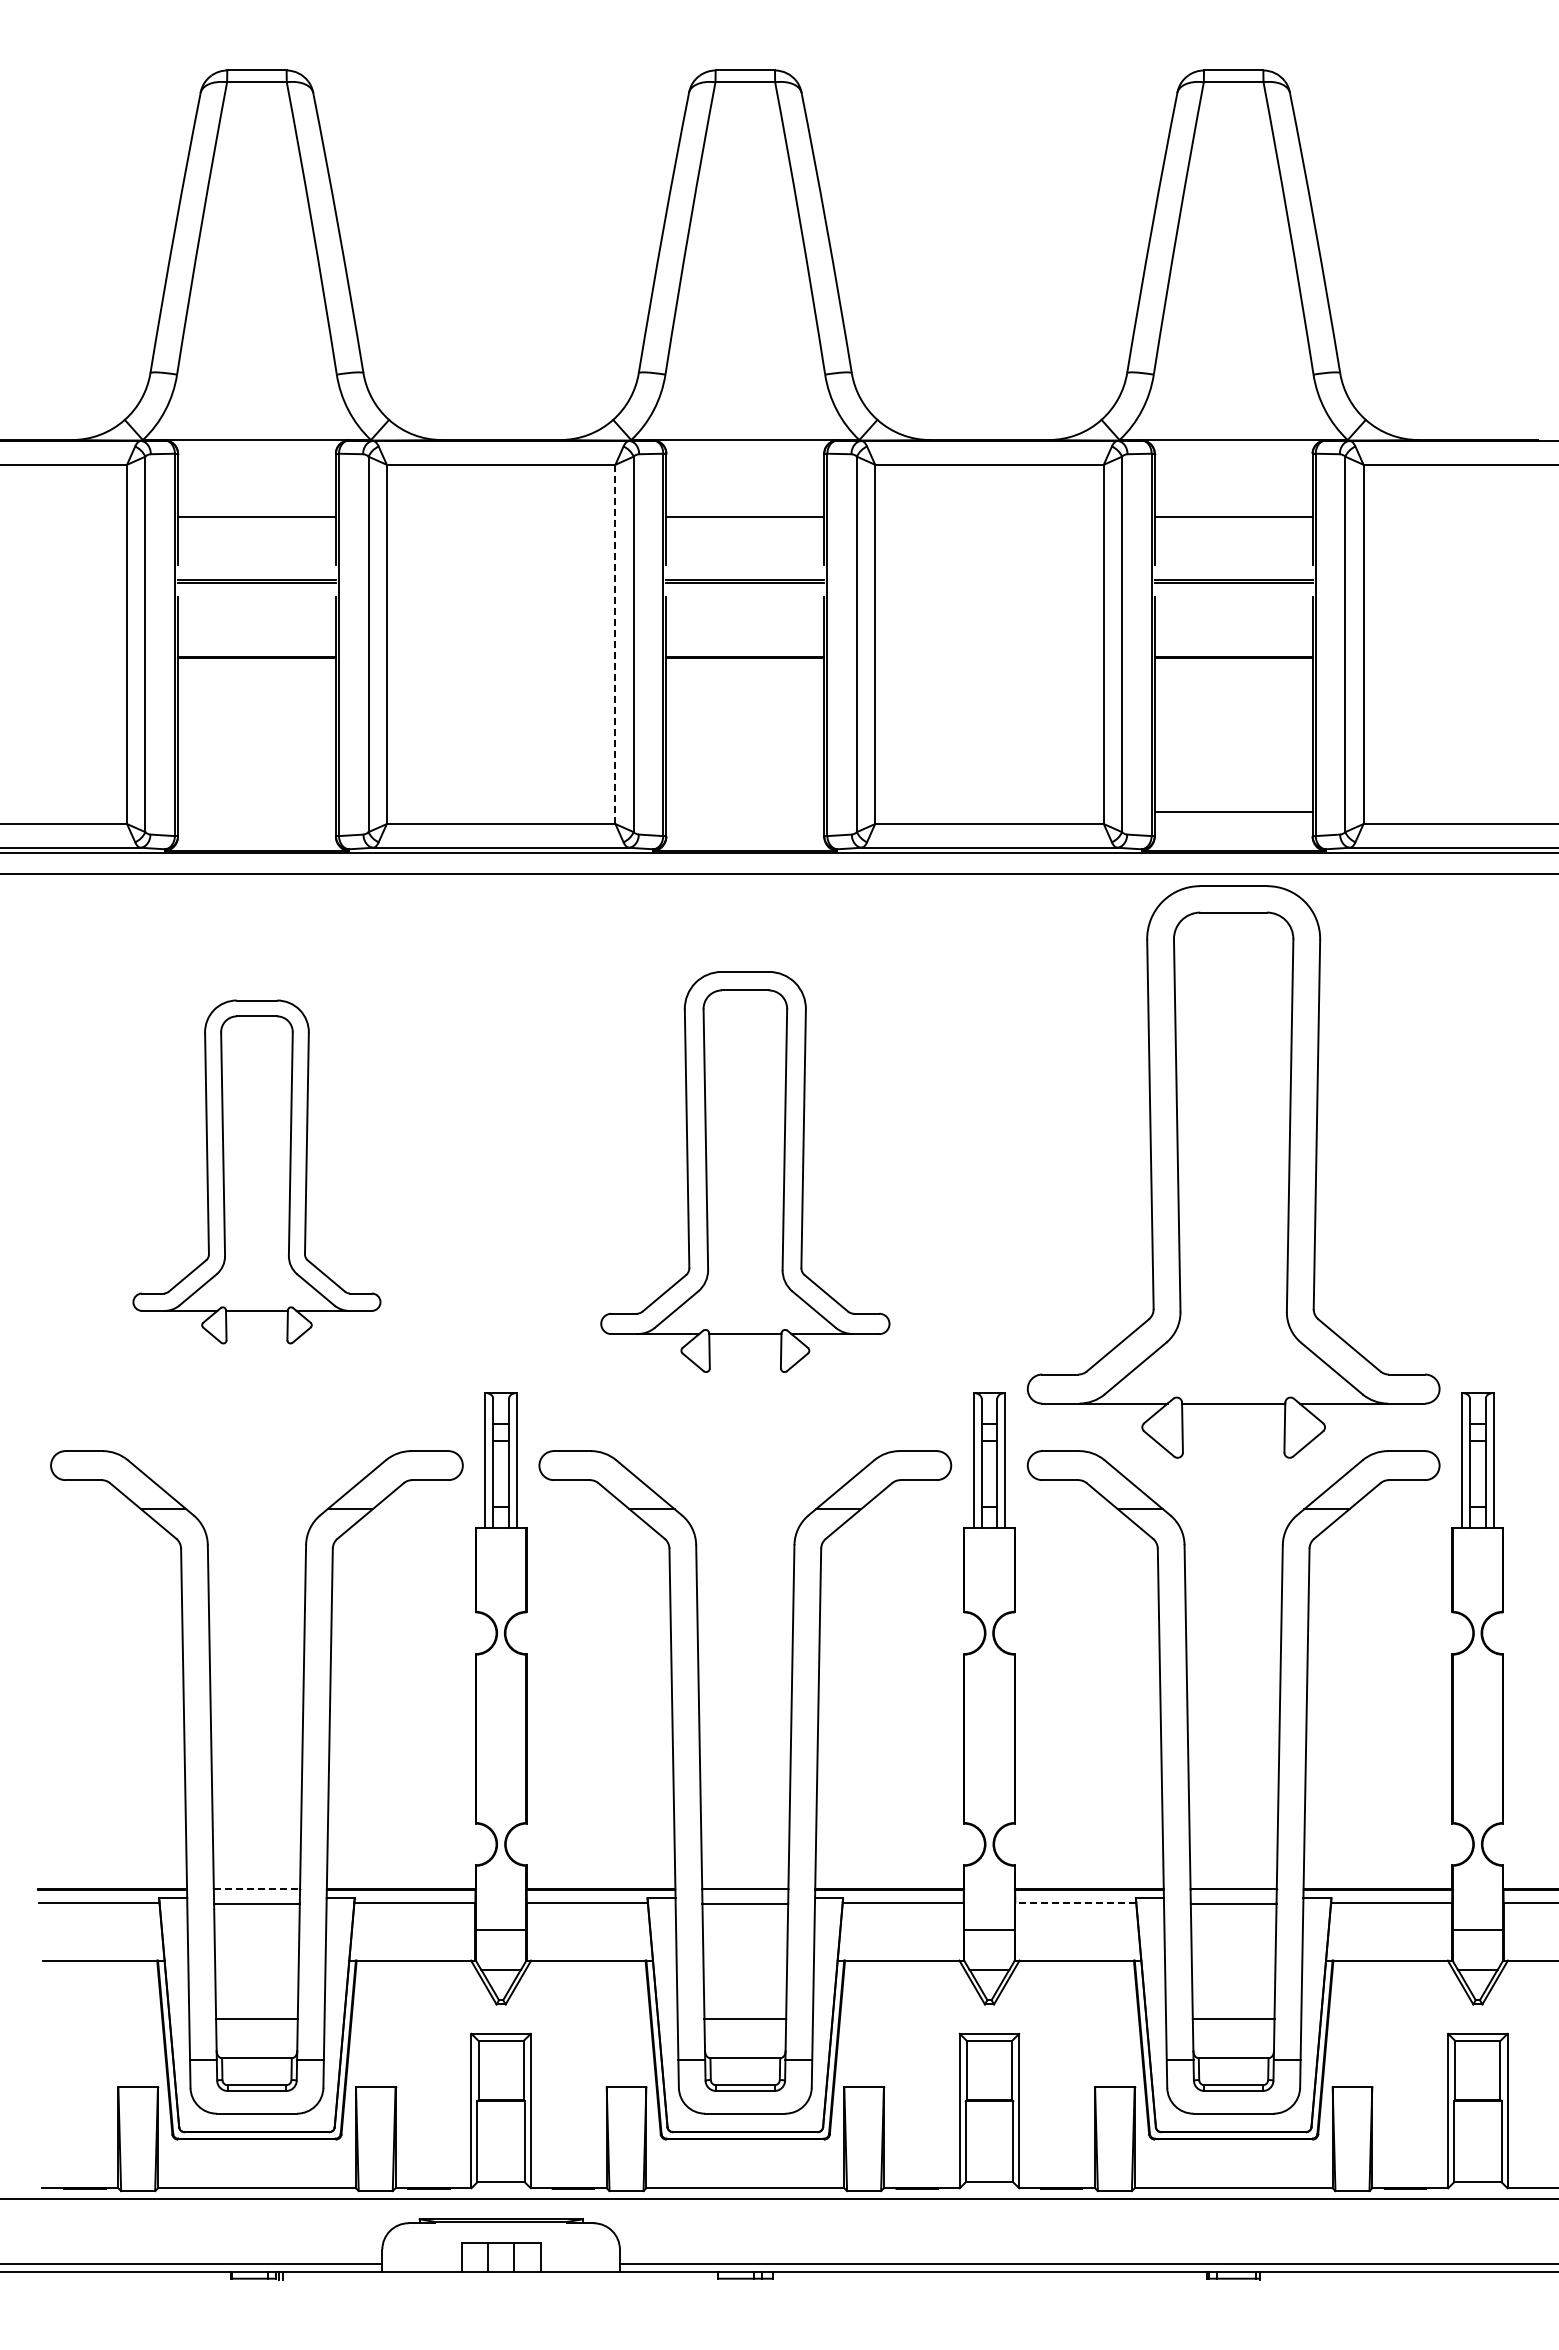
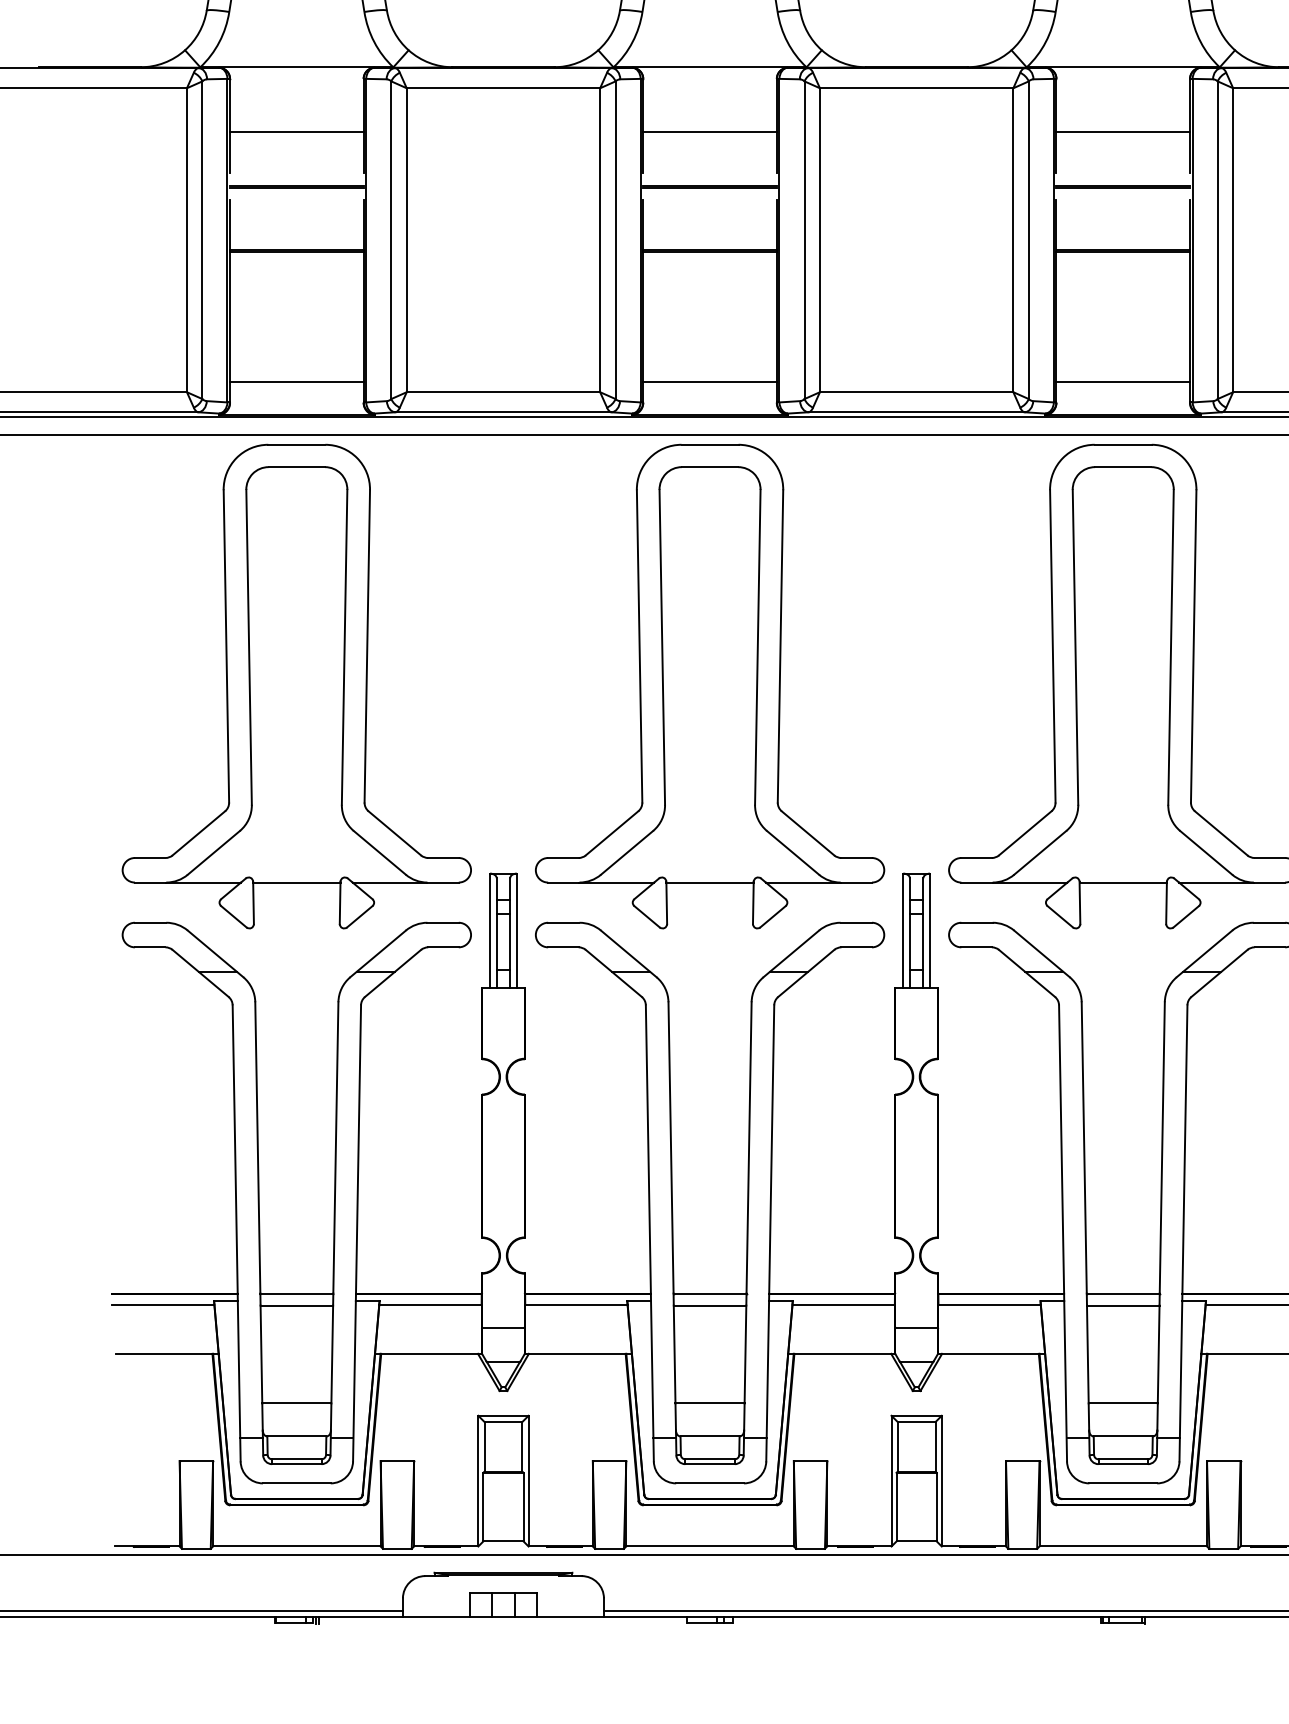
line: (615, 644) -> (600, 240), dashed -> solid
line: (256, 811) -> (296, 381), added
line: (745, 811) -> (710, 381), added
part: (256, 1171) -> (296, 686), size x1.67
part: (745, 1171) -> (710, 686), size x1.43
line: (257, 1889) -> (297, 1293), dashed -> solid
line: (1075, 1902) -> (989, 1304), dashed -> solid

